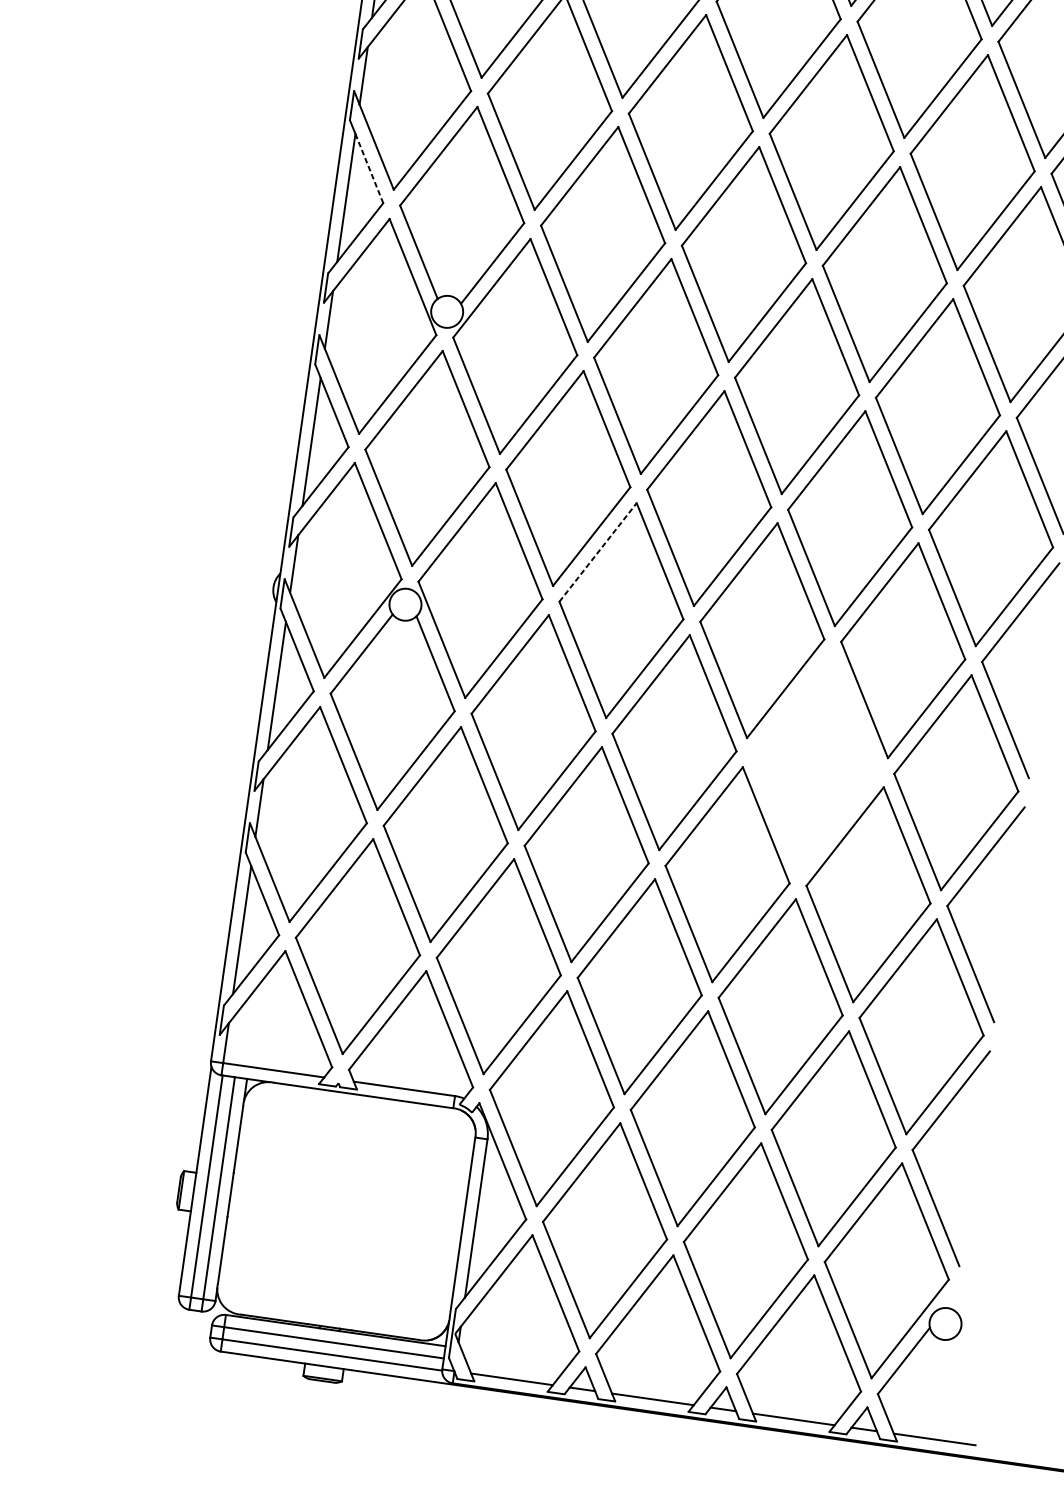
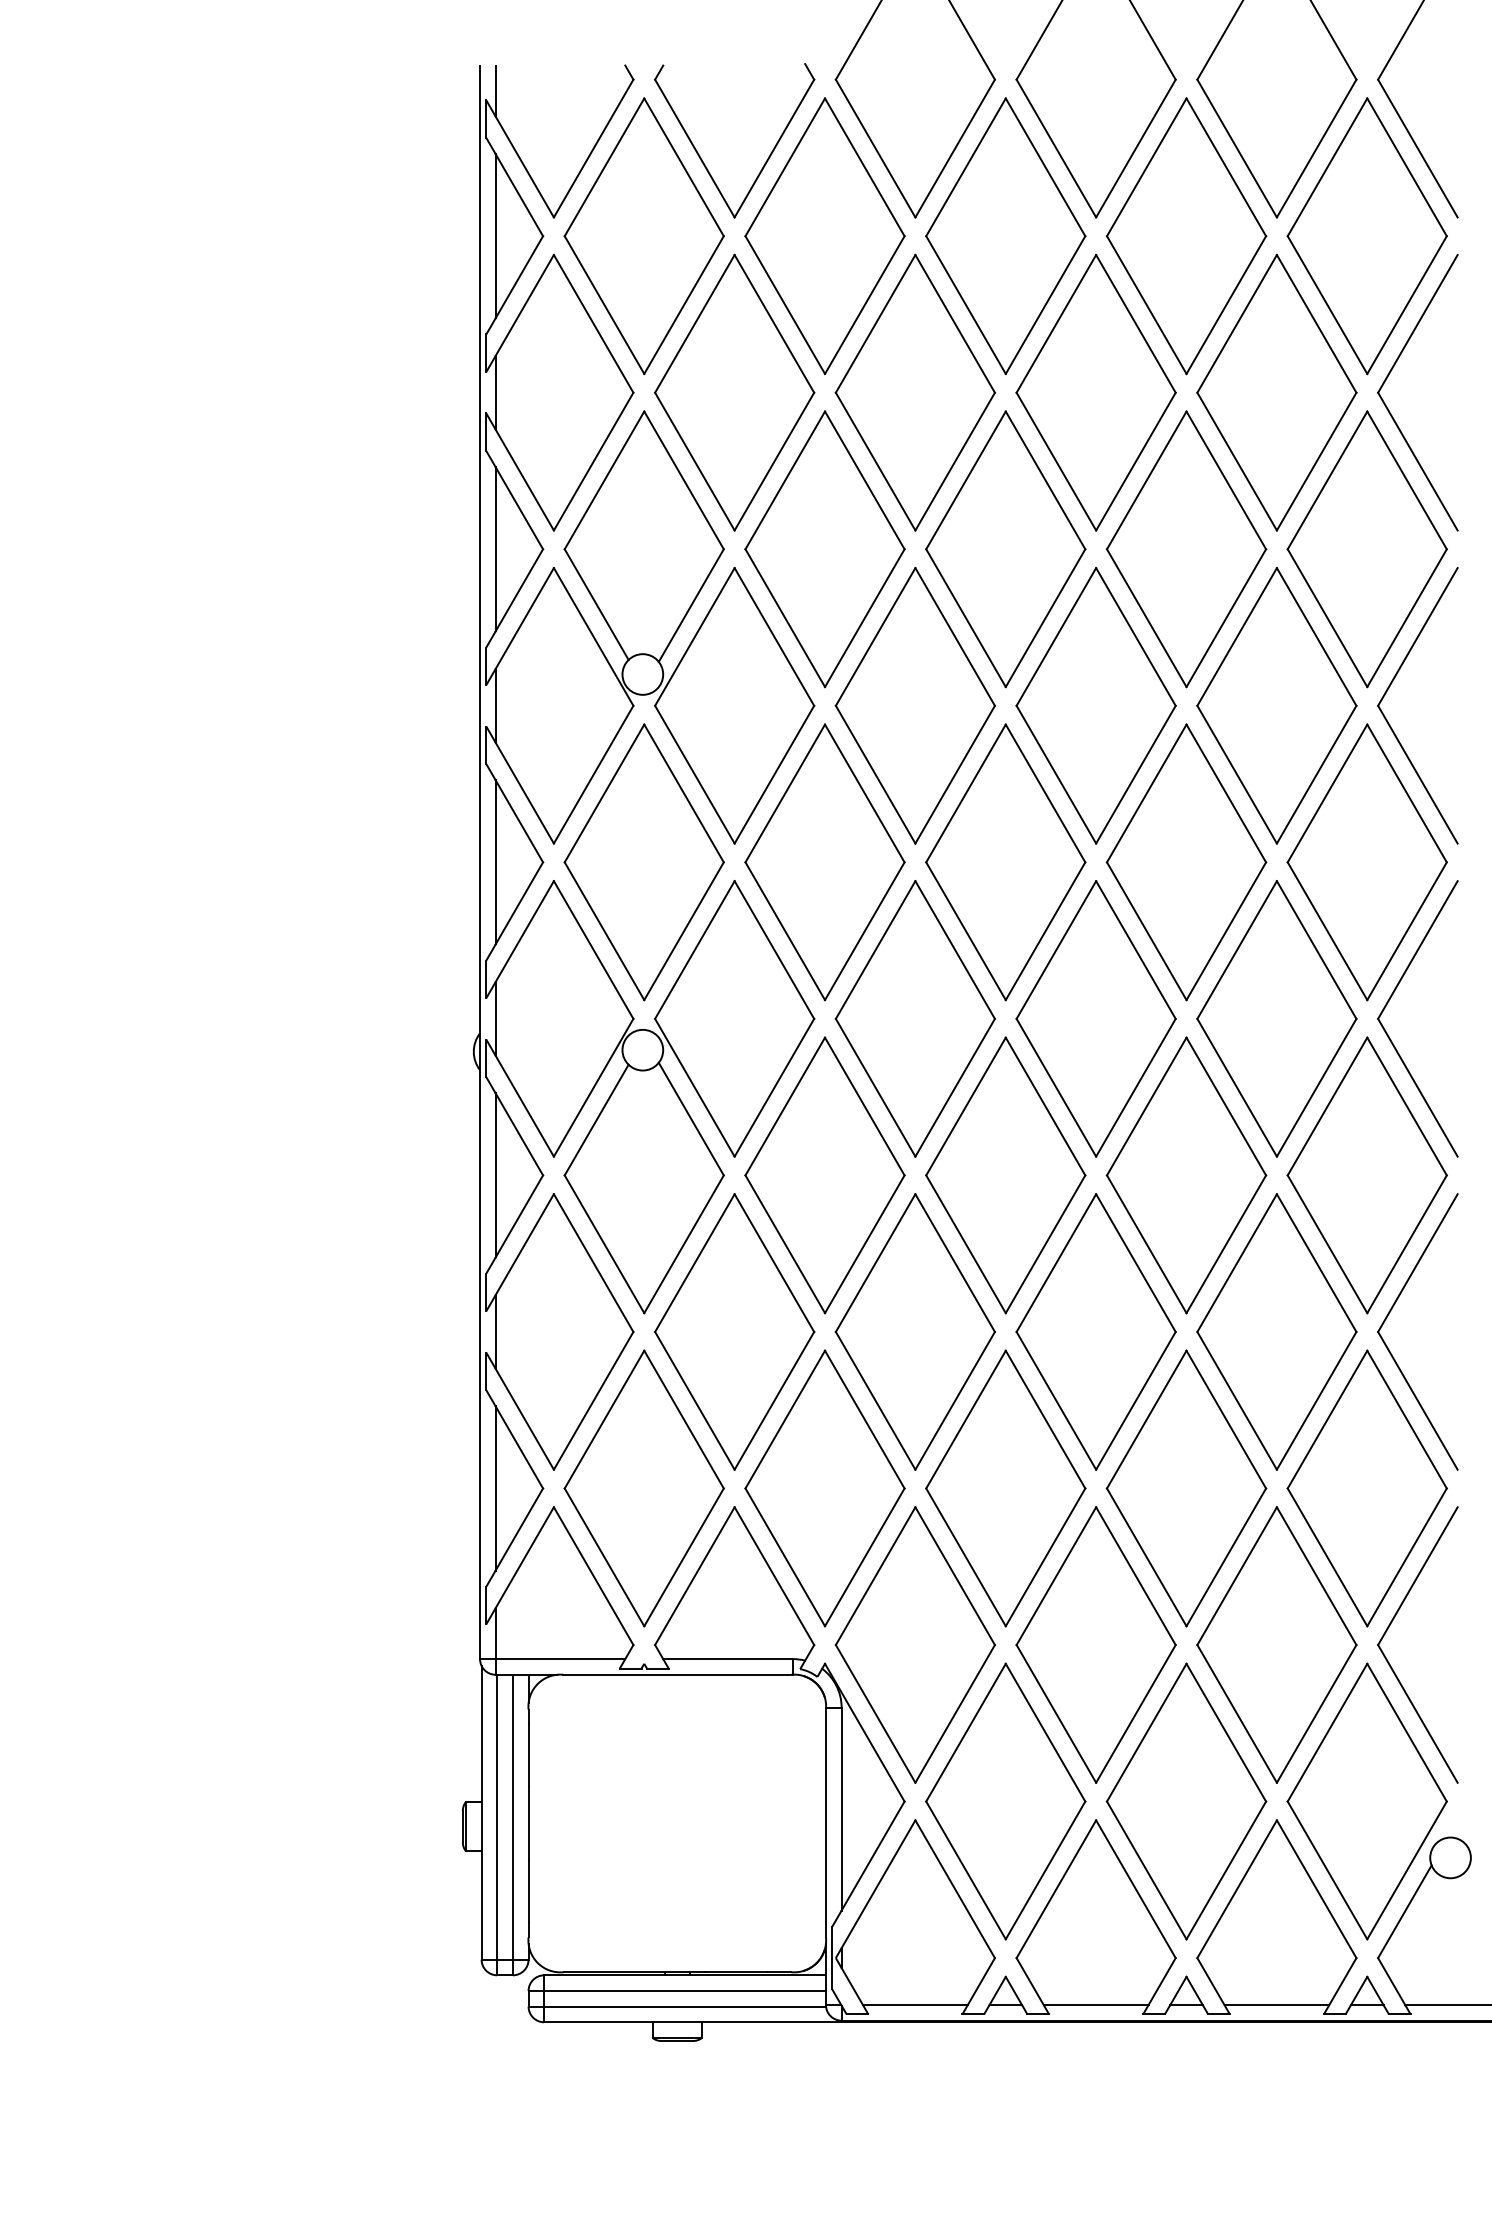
line: (369, 168) -> (519, 508), dashed -> solid
line: (597, 552) -> (875, 950), dashed -> solid
part: (815, 762) -> (1186, 1175), added

